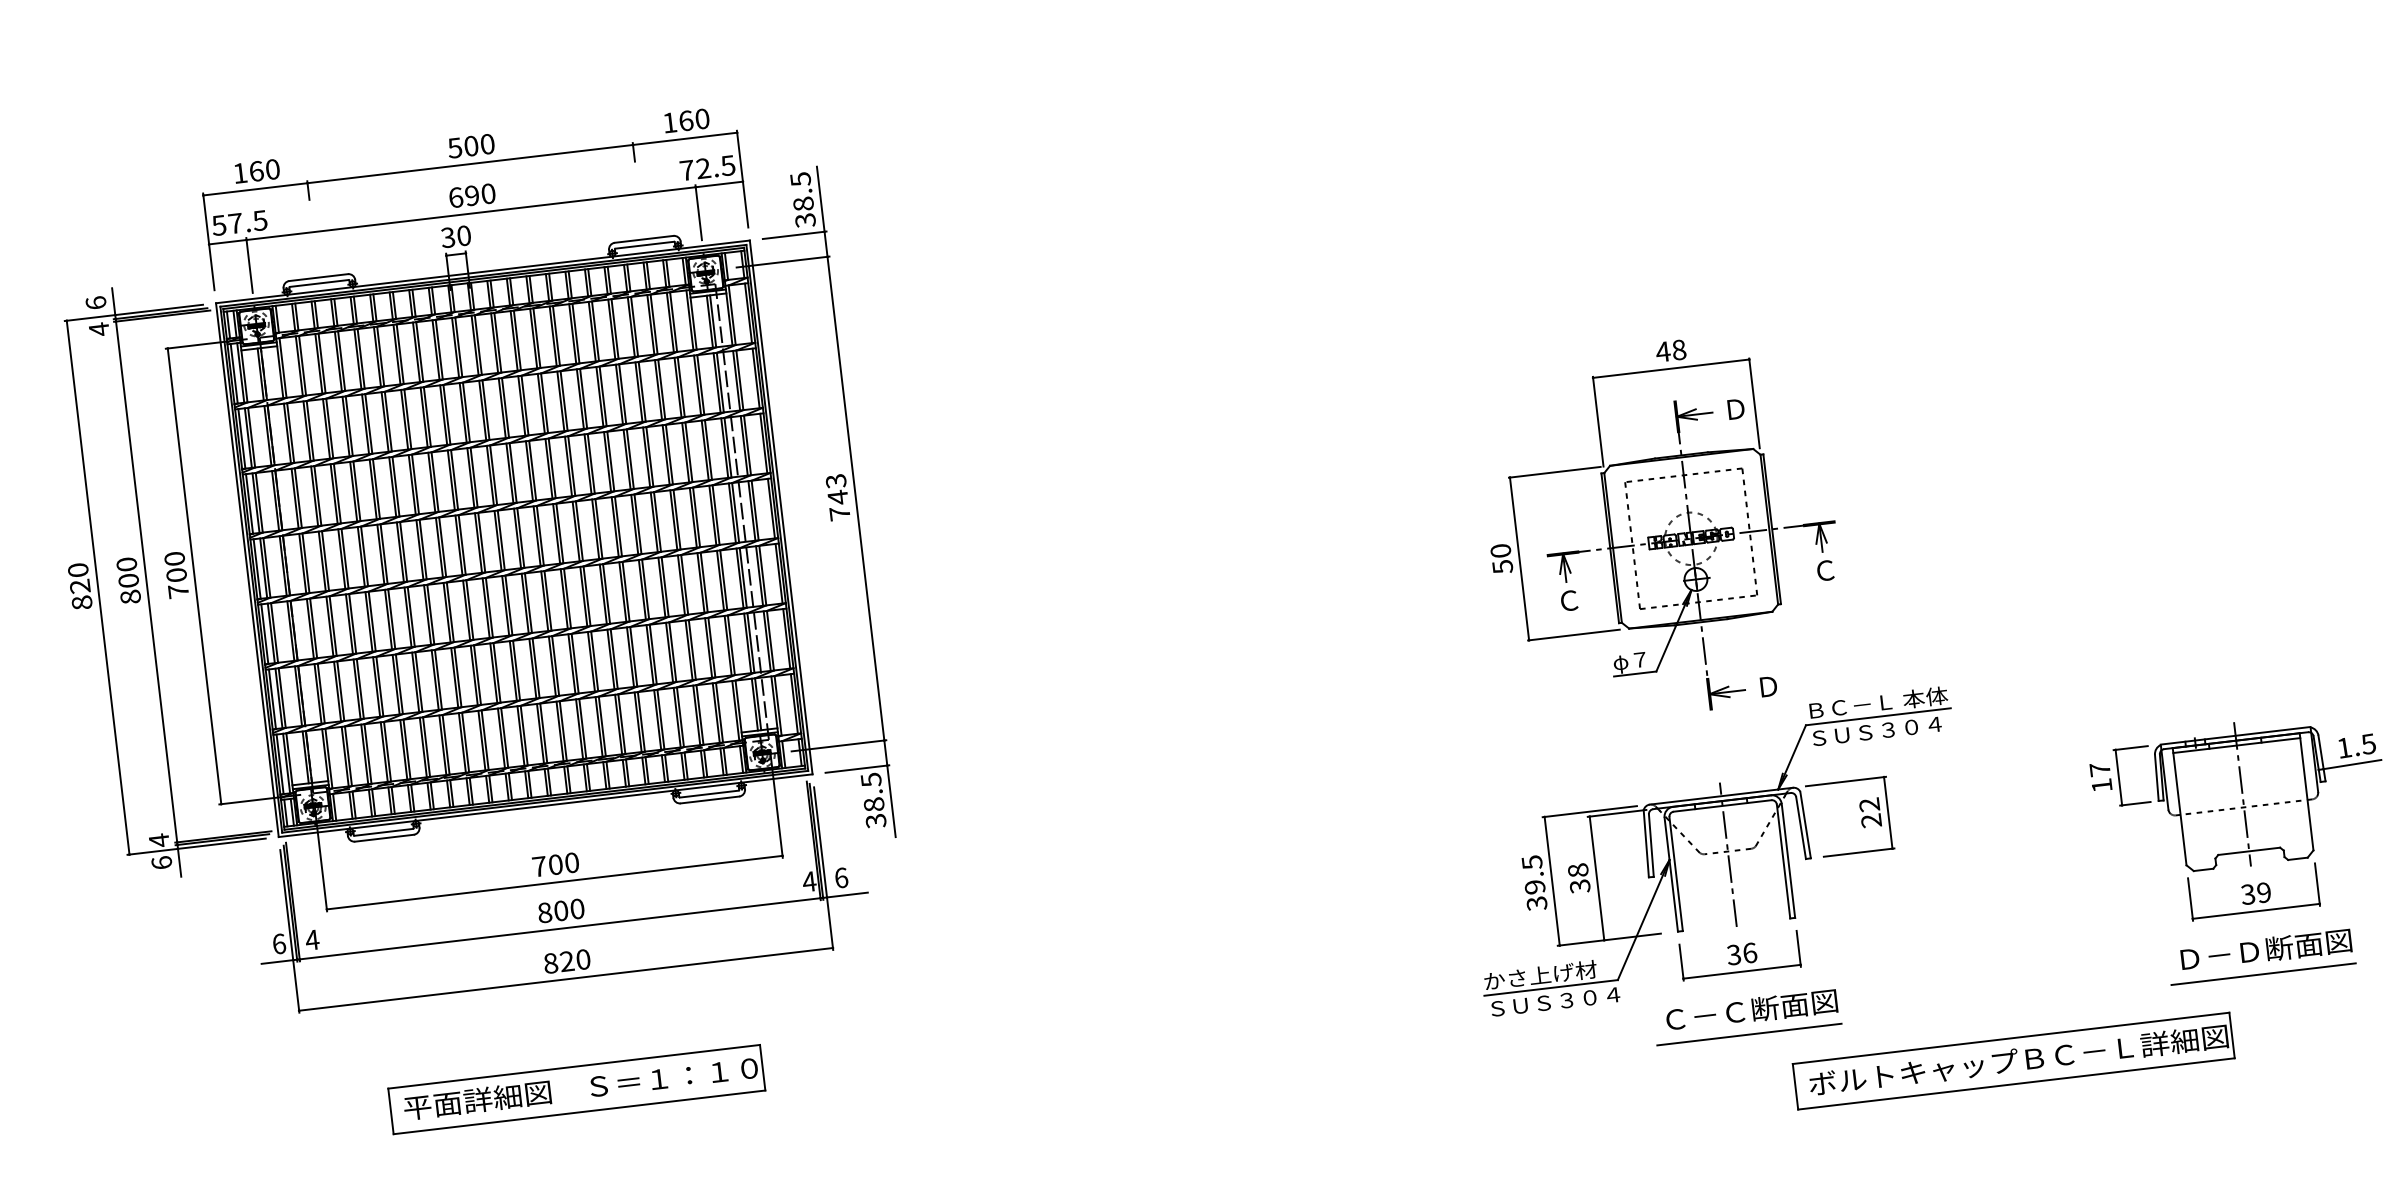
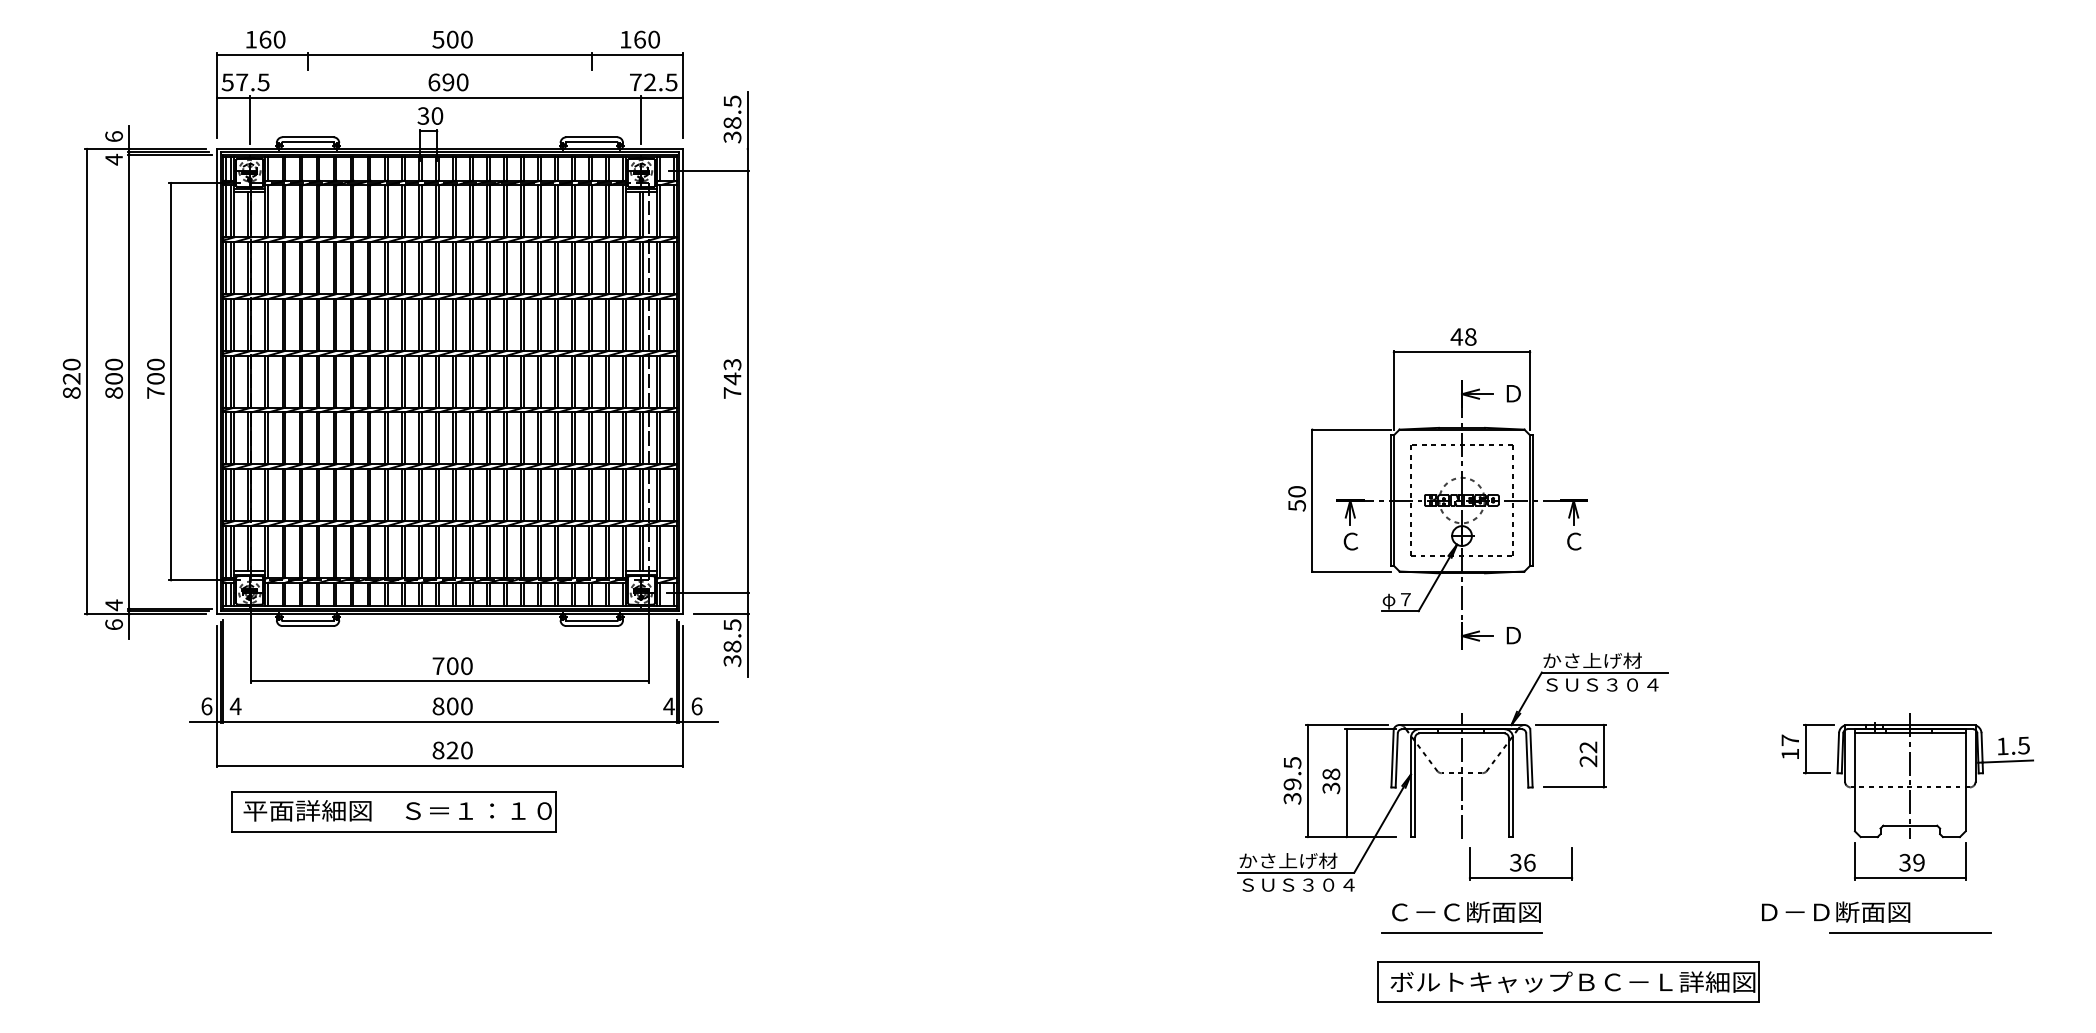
line: (794, 234) -> (721, 148), removed
text: (1876, 703) -> (1604, 660), ＢＣ－Ｌ 本体 -> かさ上げ材
text: (2266, 949) -> (1836, 911), moved
part: (1740, 955) -> (1521, 863), moved
part: (2013, 1060) -> (1568, 981), moved
part: (576, 1089) -> (393, 811), moved

